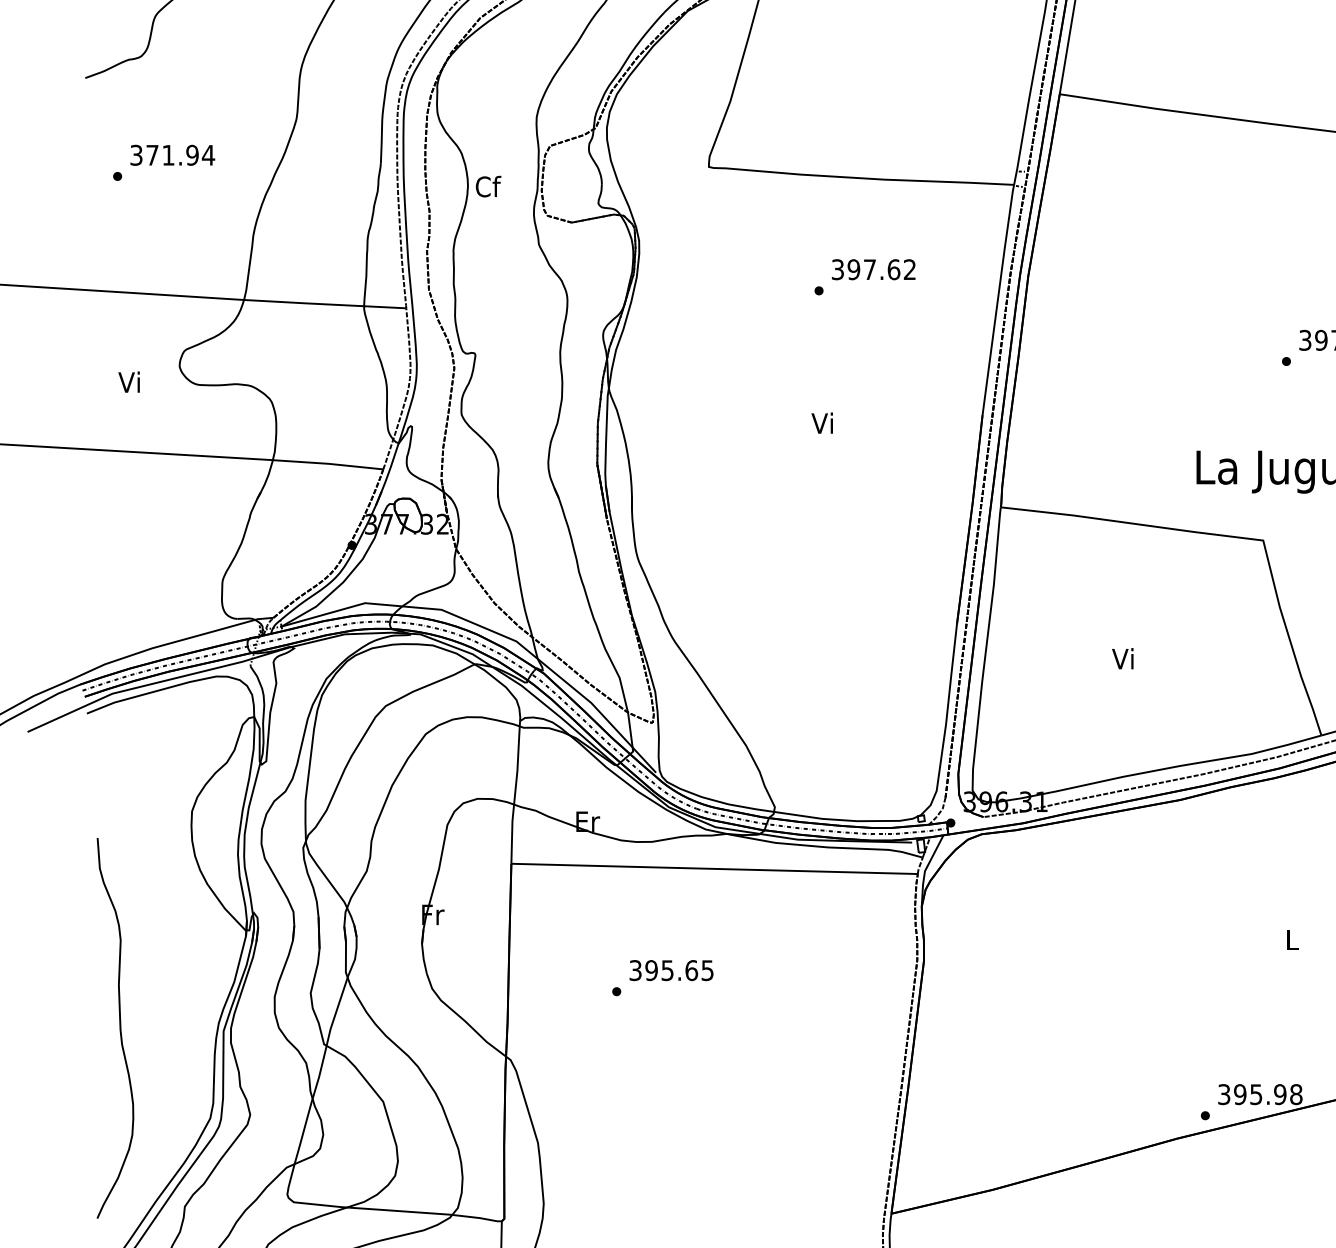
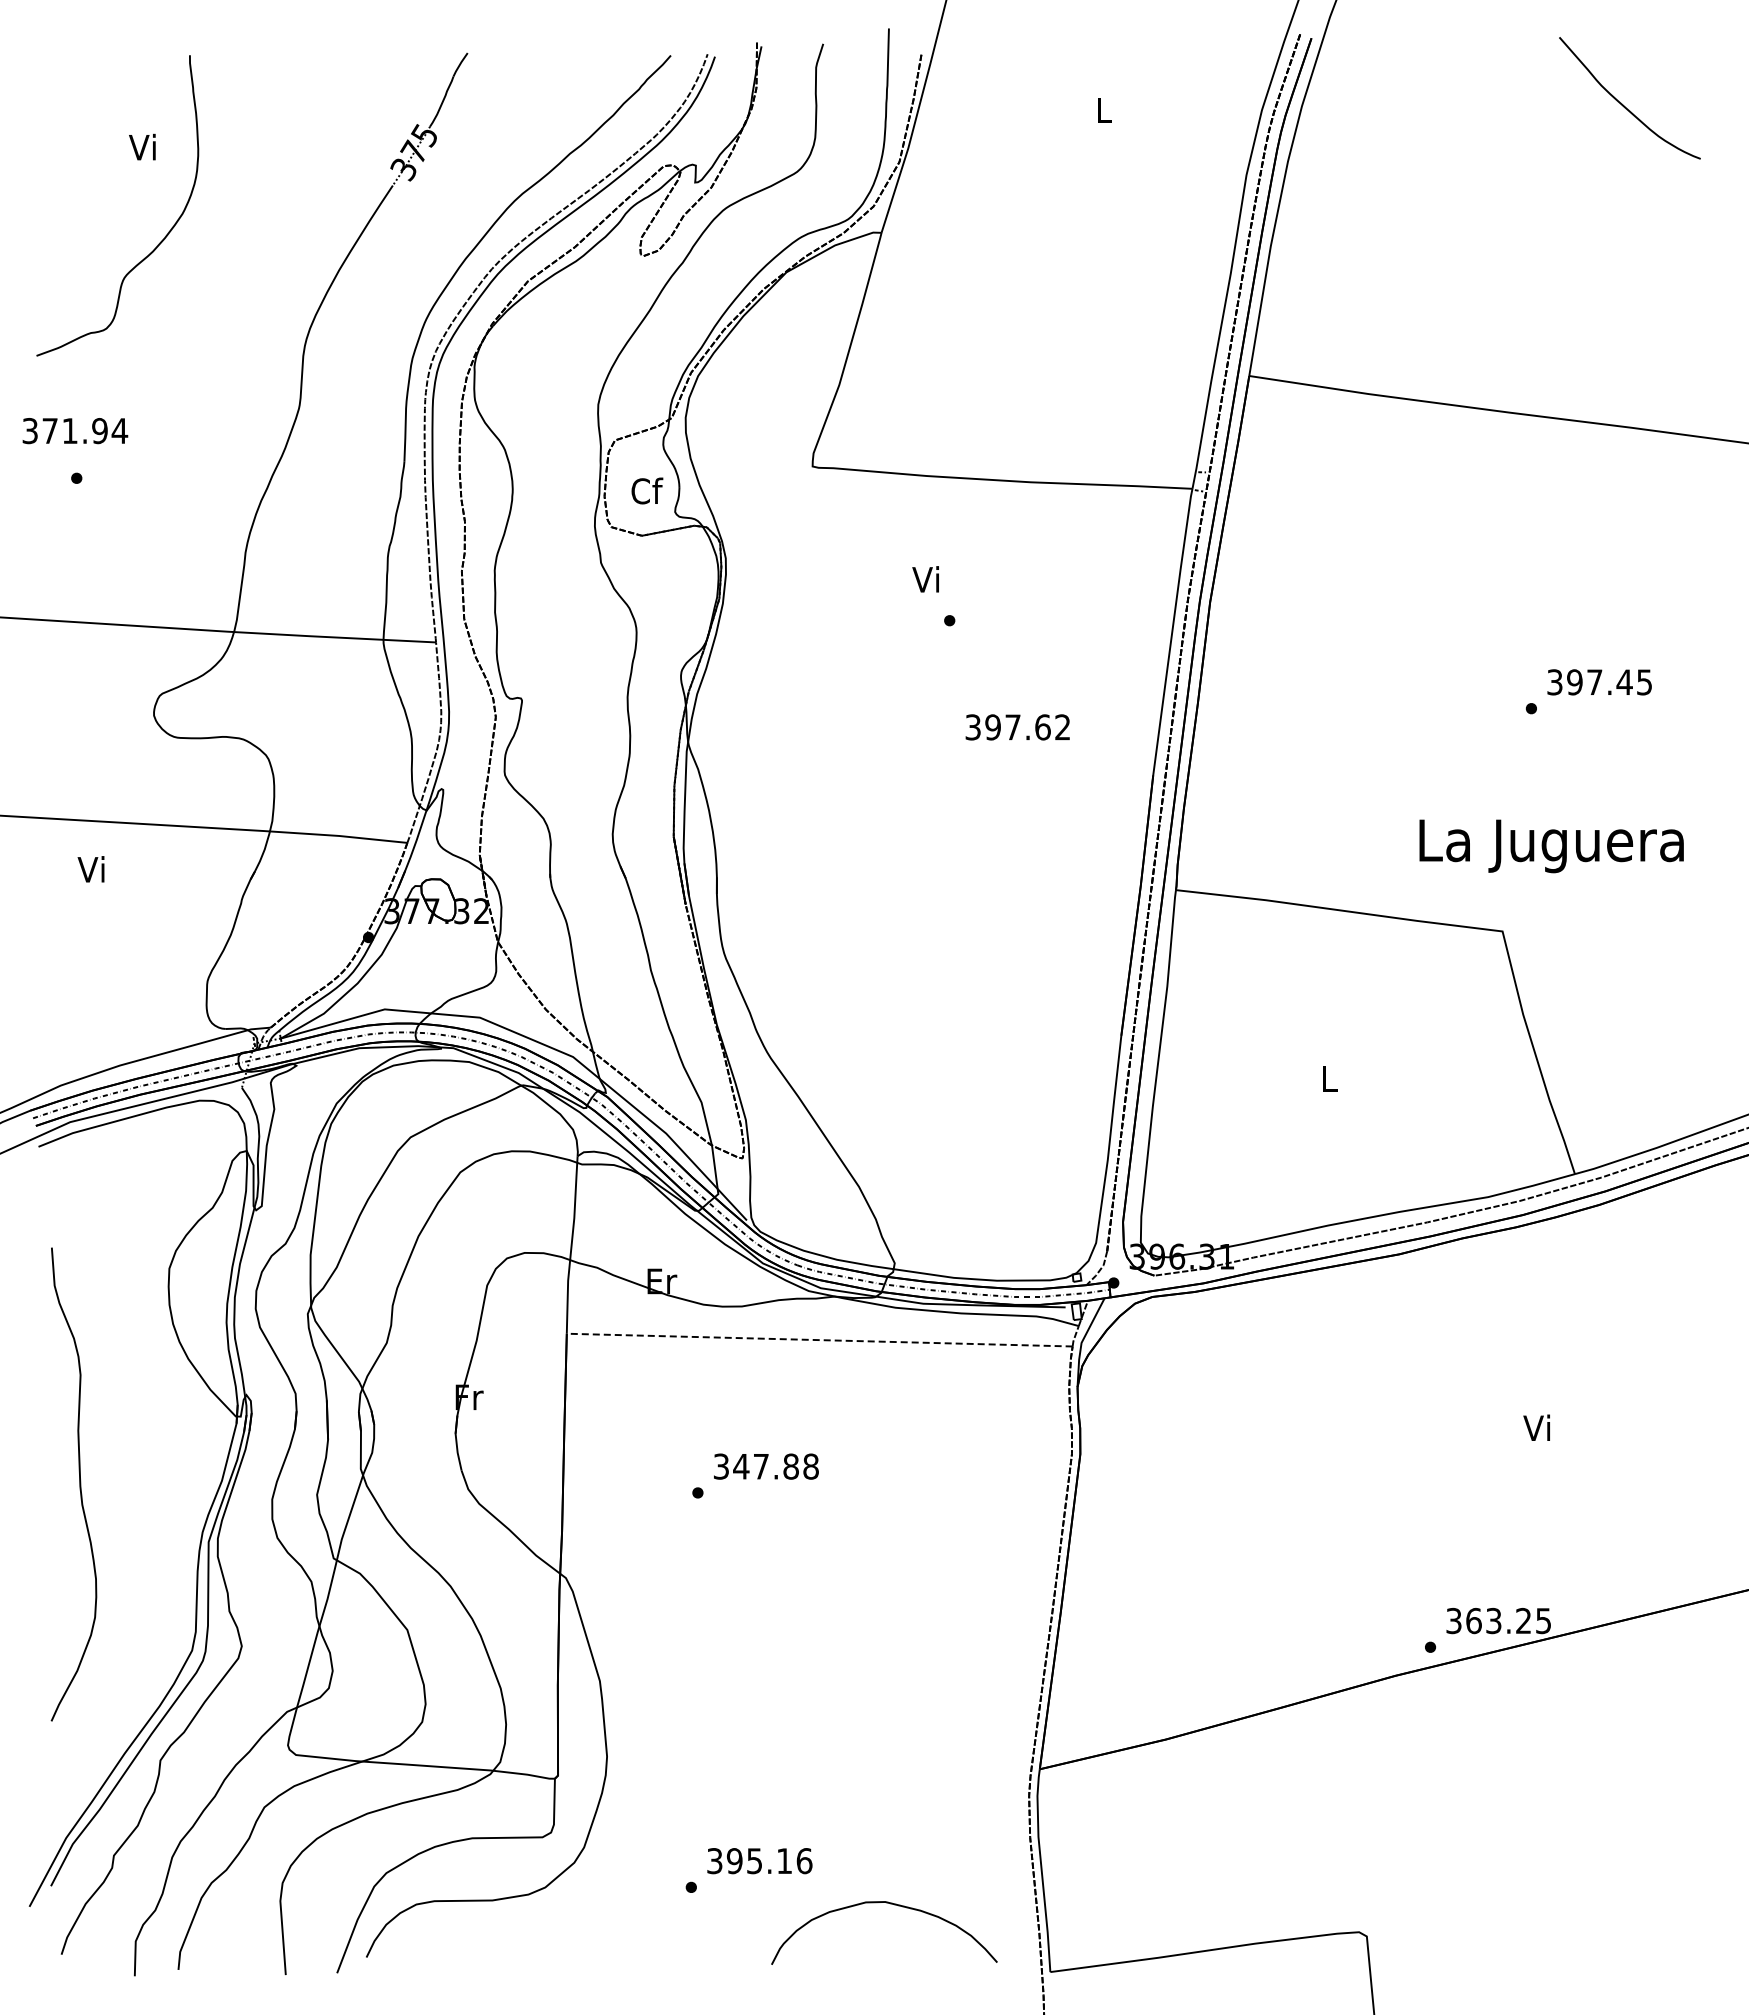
text: (172, 155) -> (75, 431), moved
text: (488, 186) -> (647, 490), moved
text: (873, 269) -> (1017, 727), moved
text: (128, 382) -> (90, 869), moved
text: (822, 423) -> (925, 579), moved
text: (1122, 658) -> (1327, 1078), Vi -> L
line: (714, 869) -> (819, 1340), solid -> dashed
text: (1290, 939) -> (1536, 1427), L -> Vi
text: (679, 970) -> (775, 1466), 395.65 -> 347.88
curve: (119, 1028) -> (79, 1484), moved
text: (1268, 1094) -> (1508, 1620), 395.98 -> 363.25

